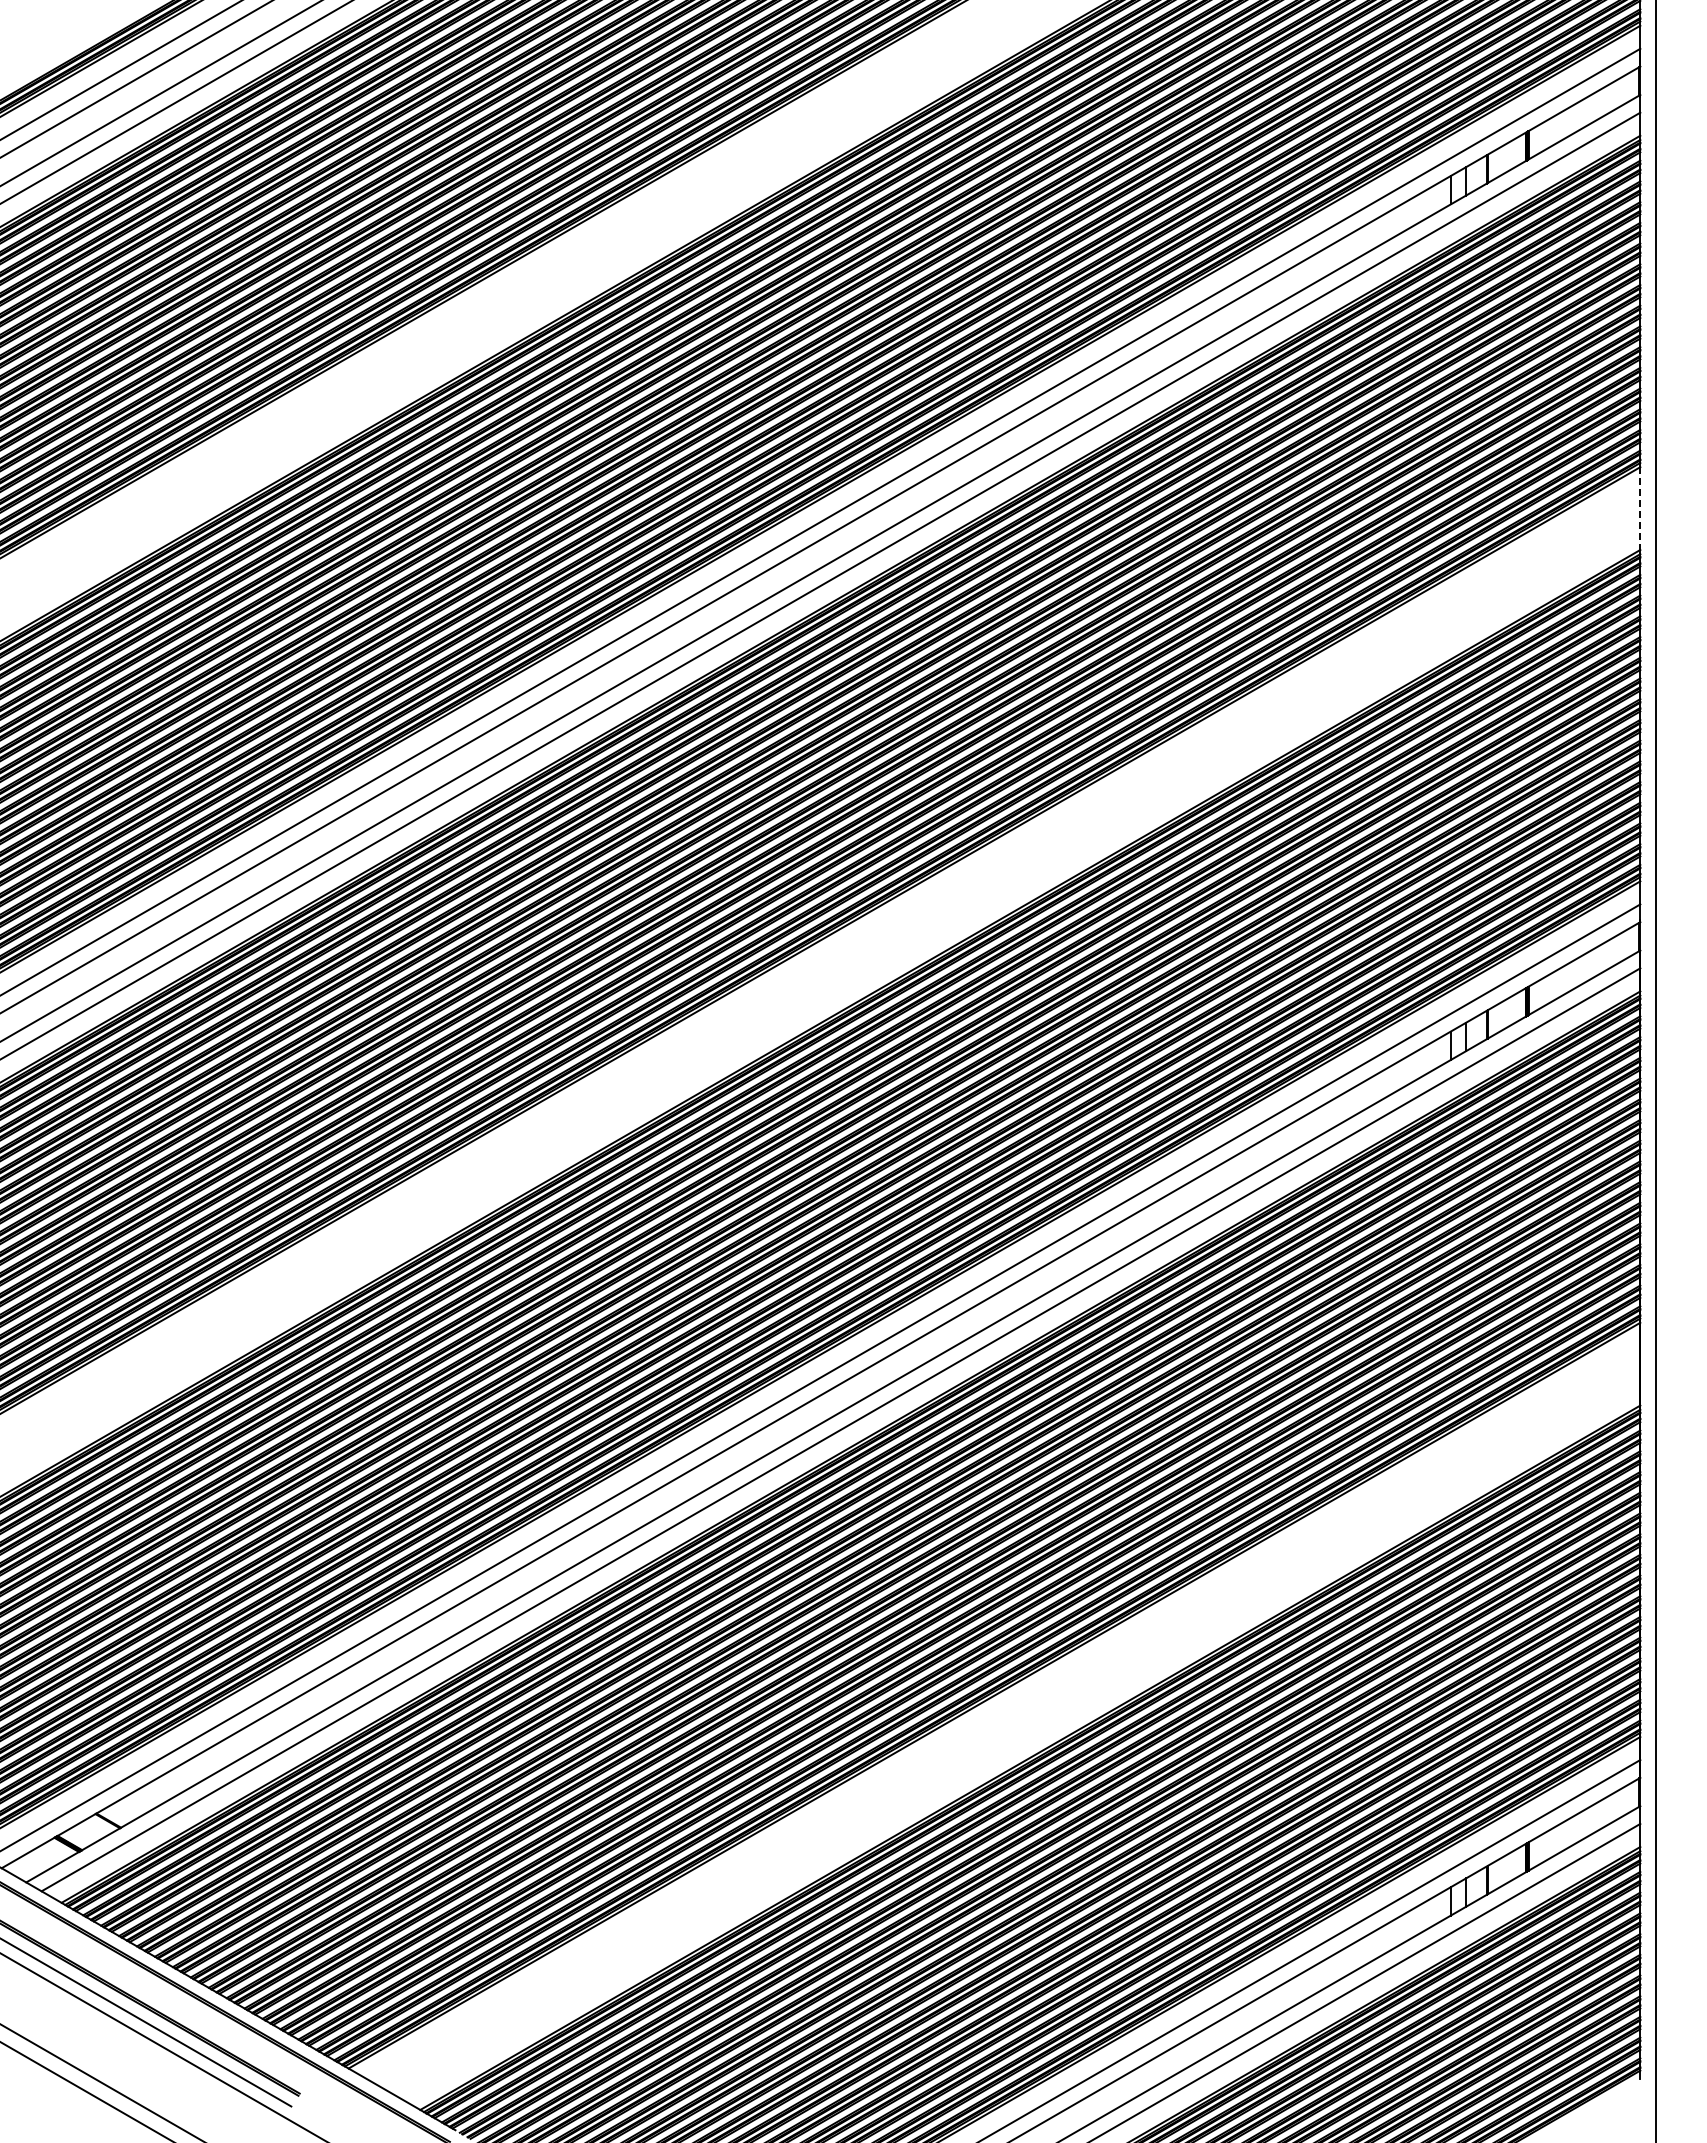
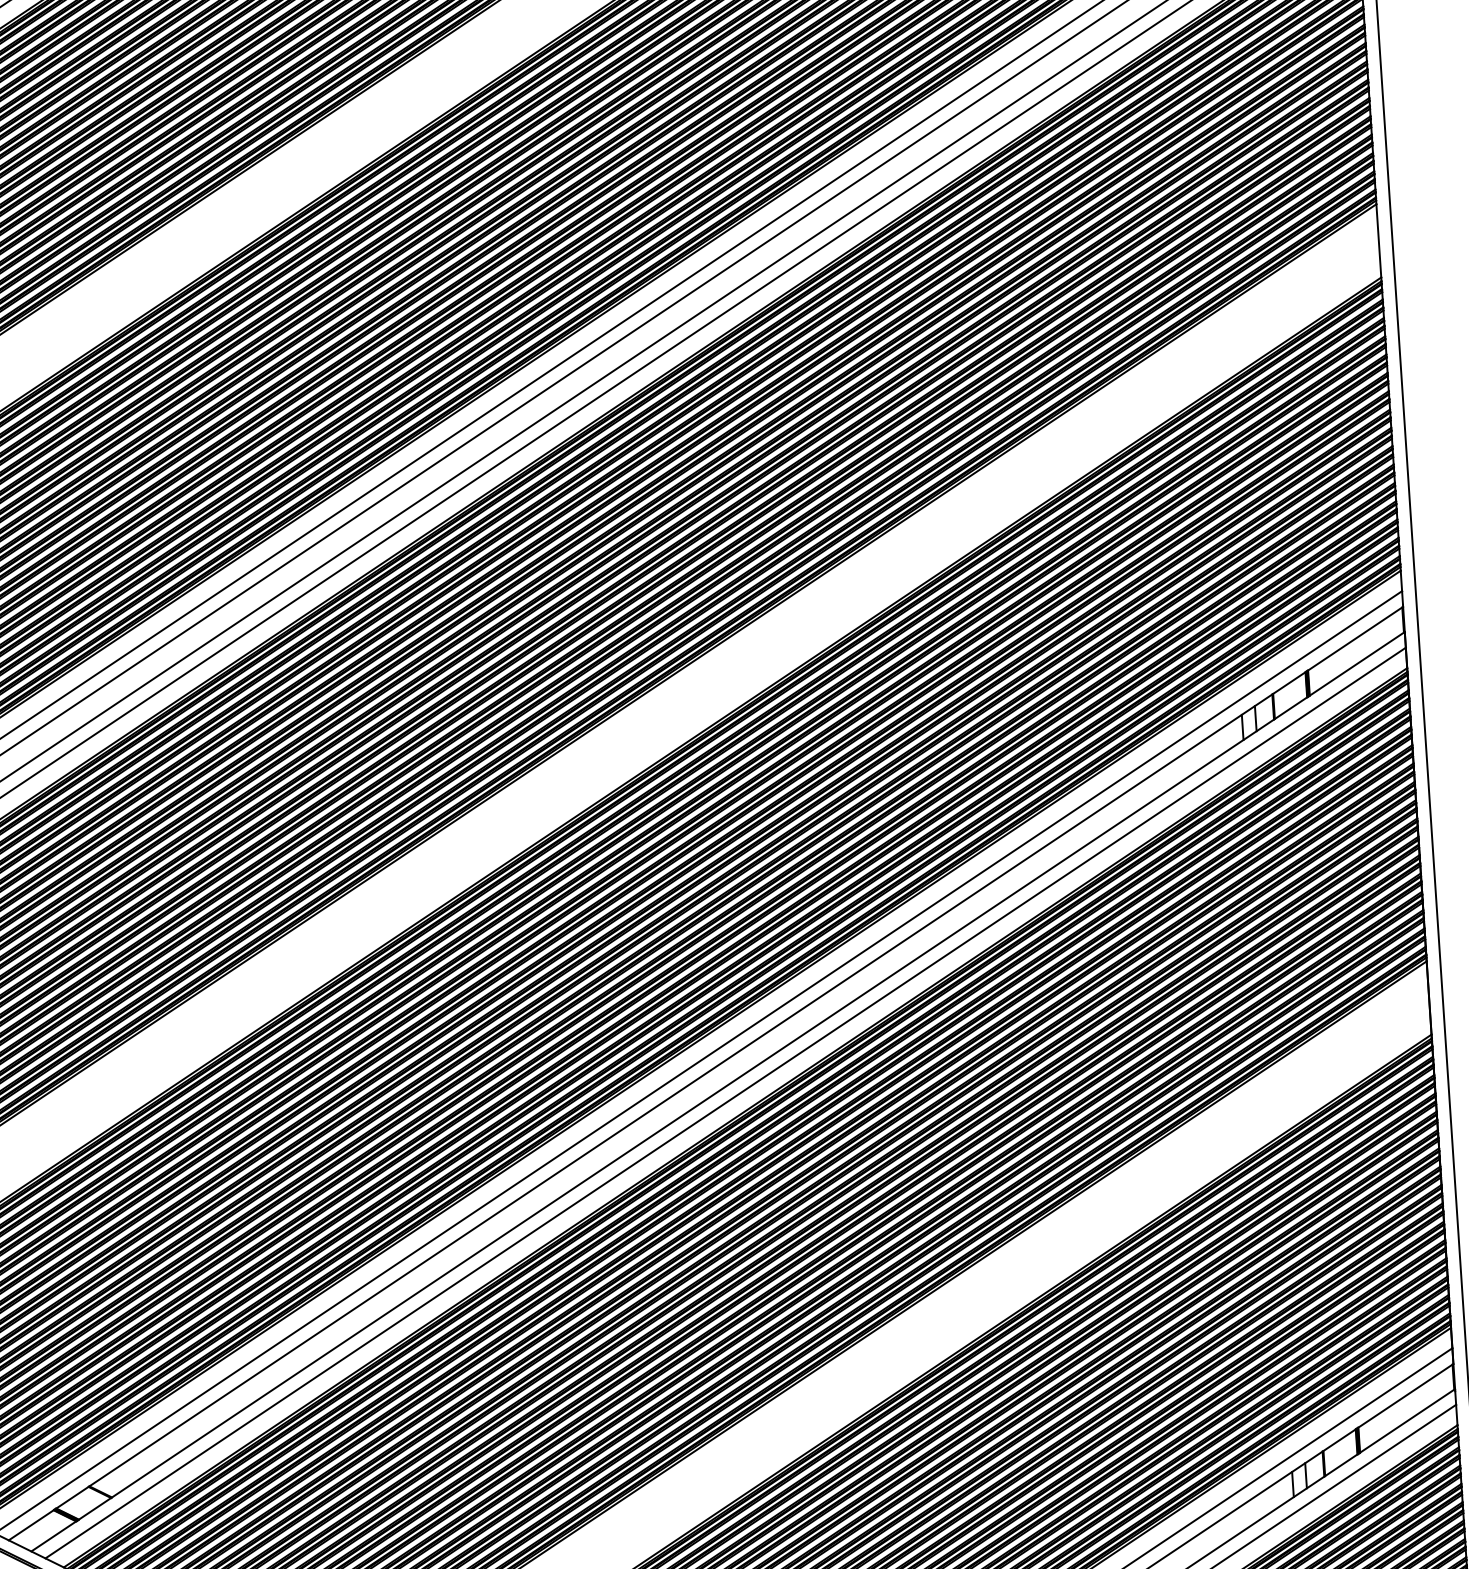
line: (1640, 509) -> (1379, 241), dashed -> solid

